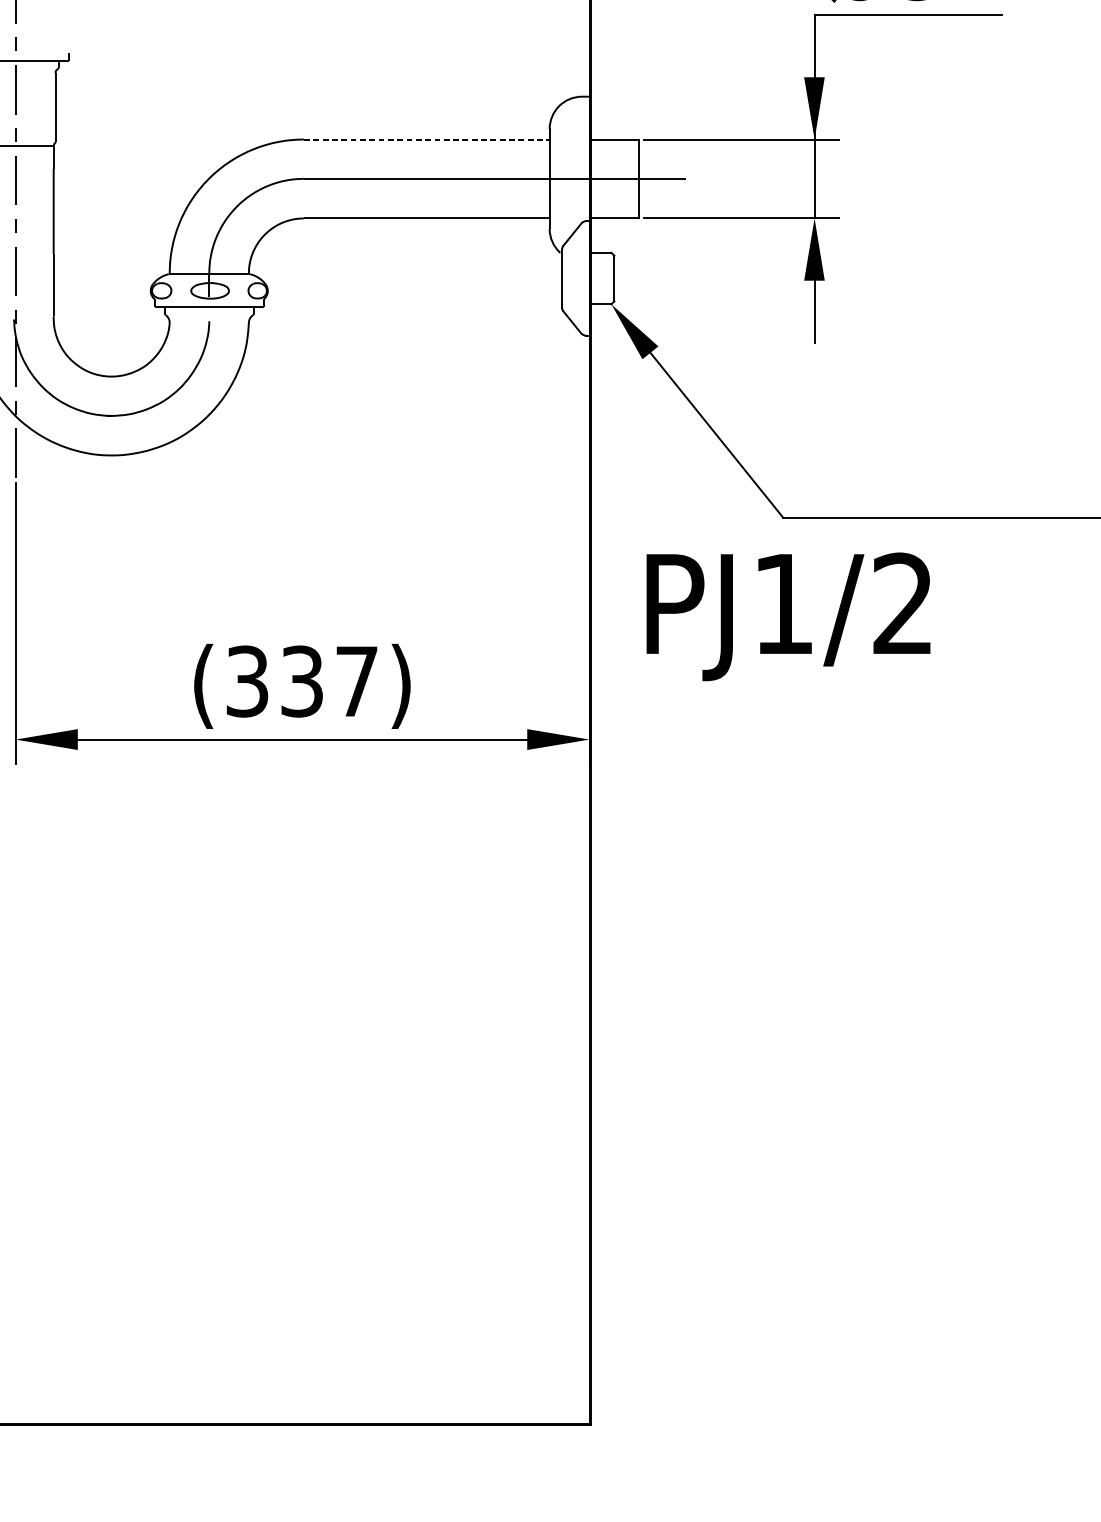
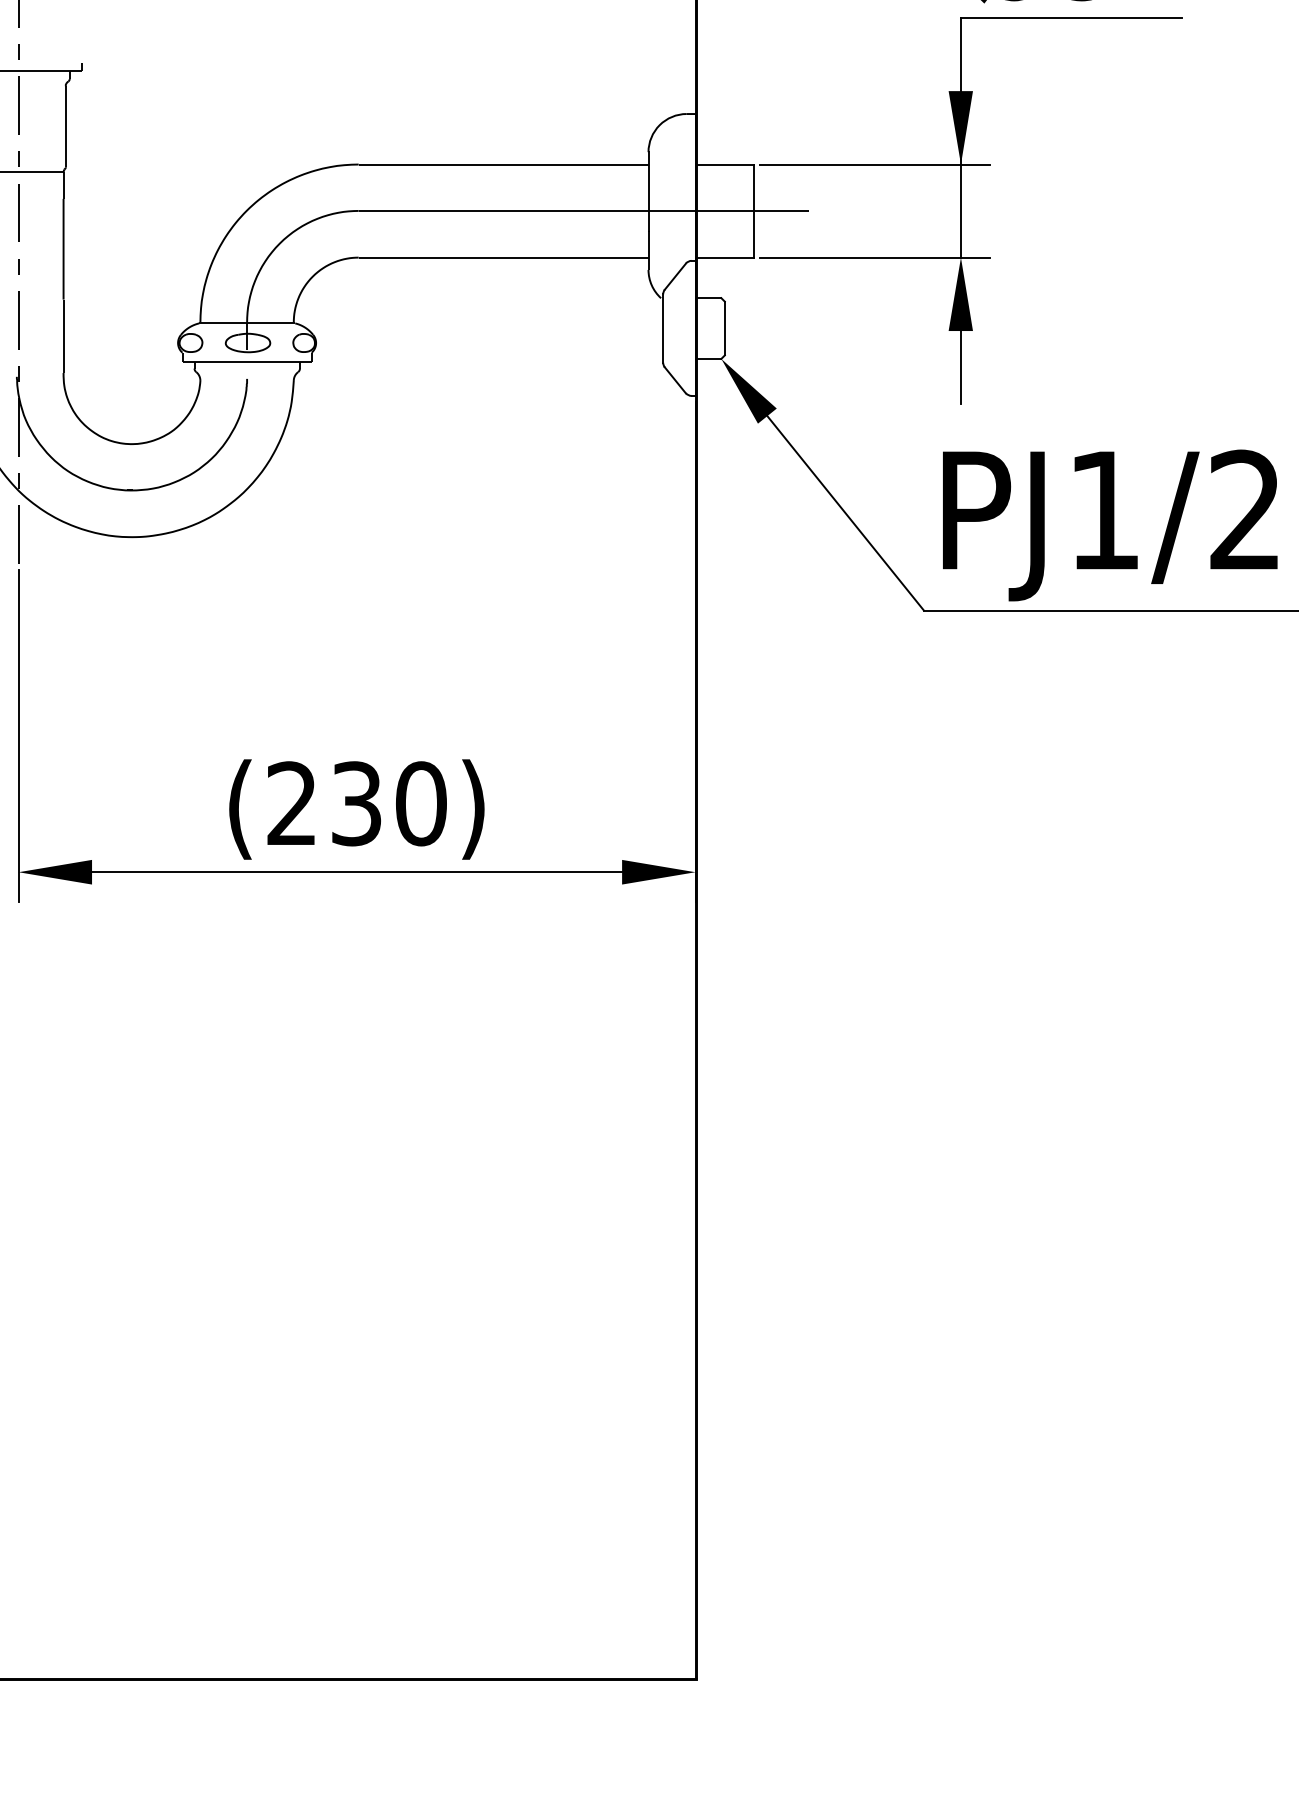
line: (426, 139) -> (503, 164), dashed -> solid
text: (788, 616) -> (1110, 525), moved
text: (302, 681) -> (356, 803), (337) -> (230)

